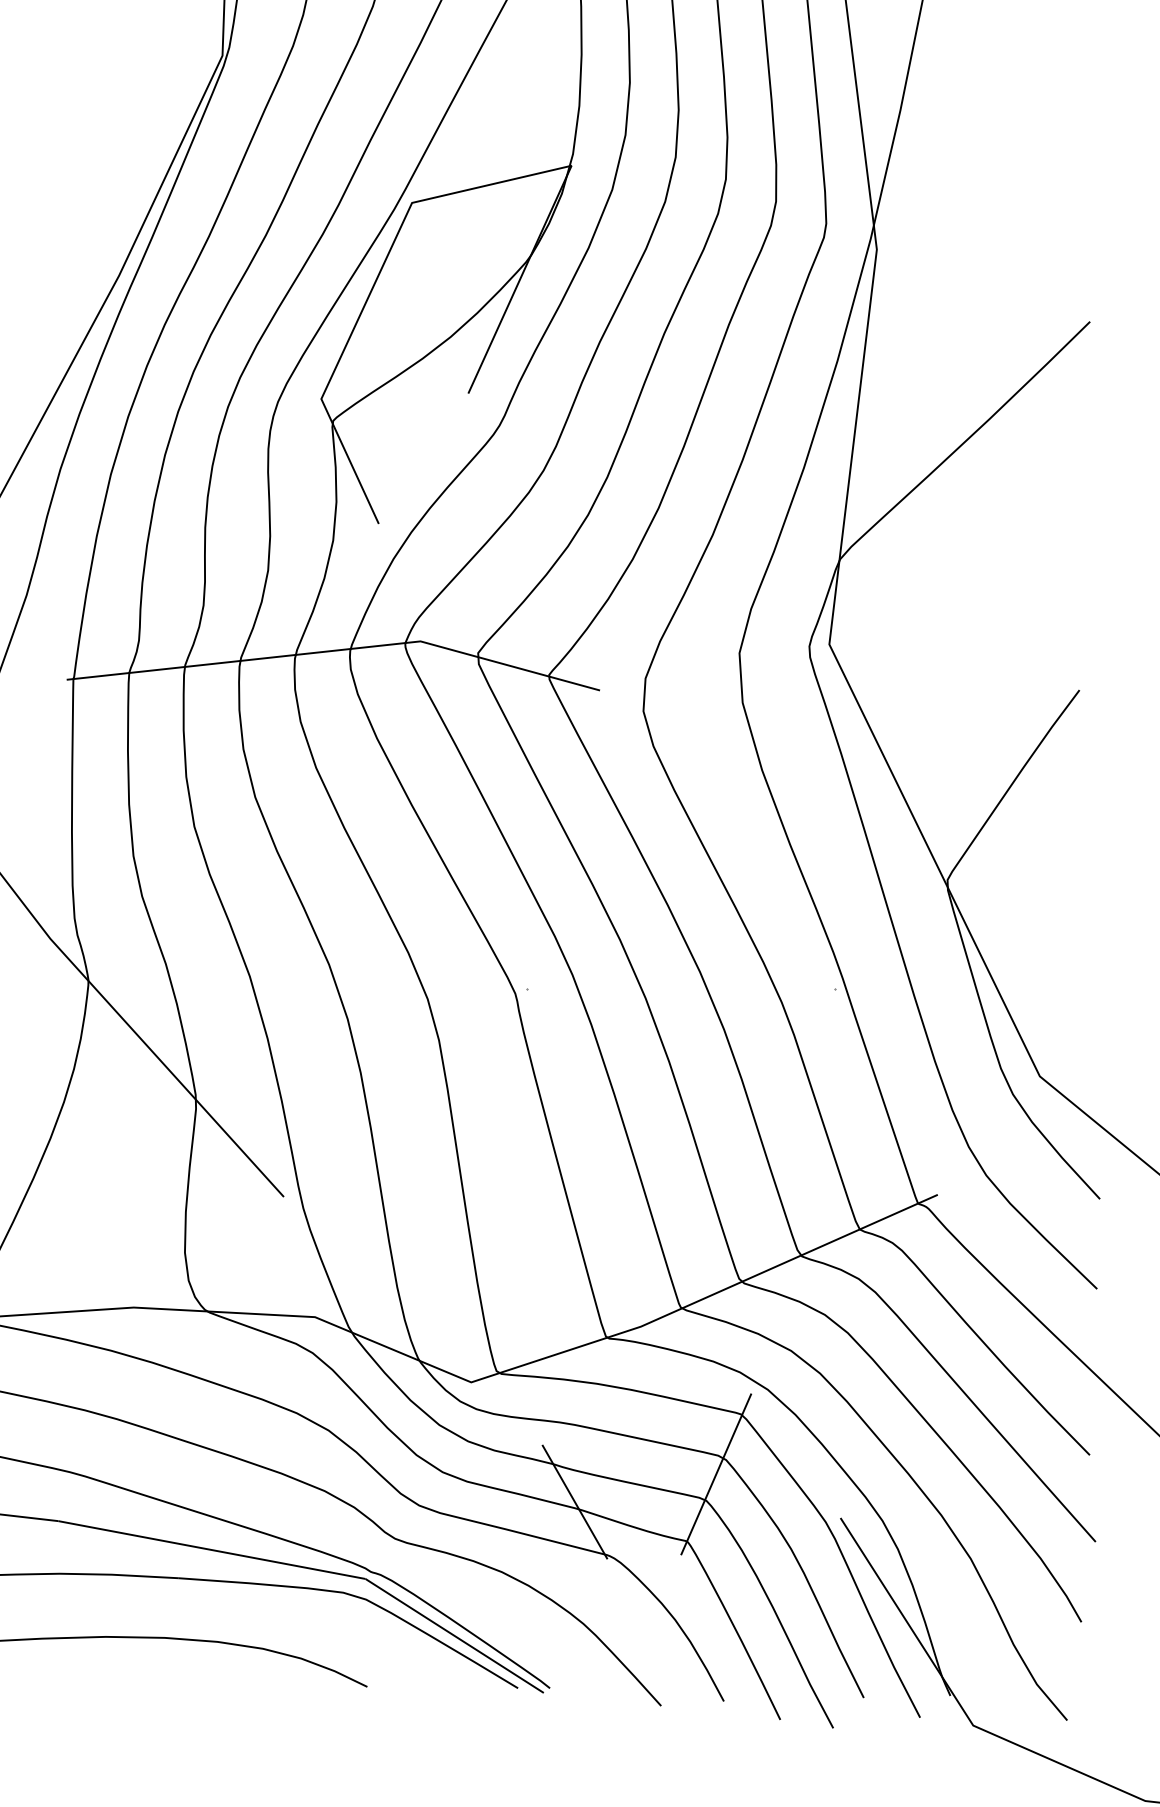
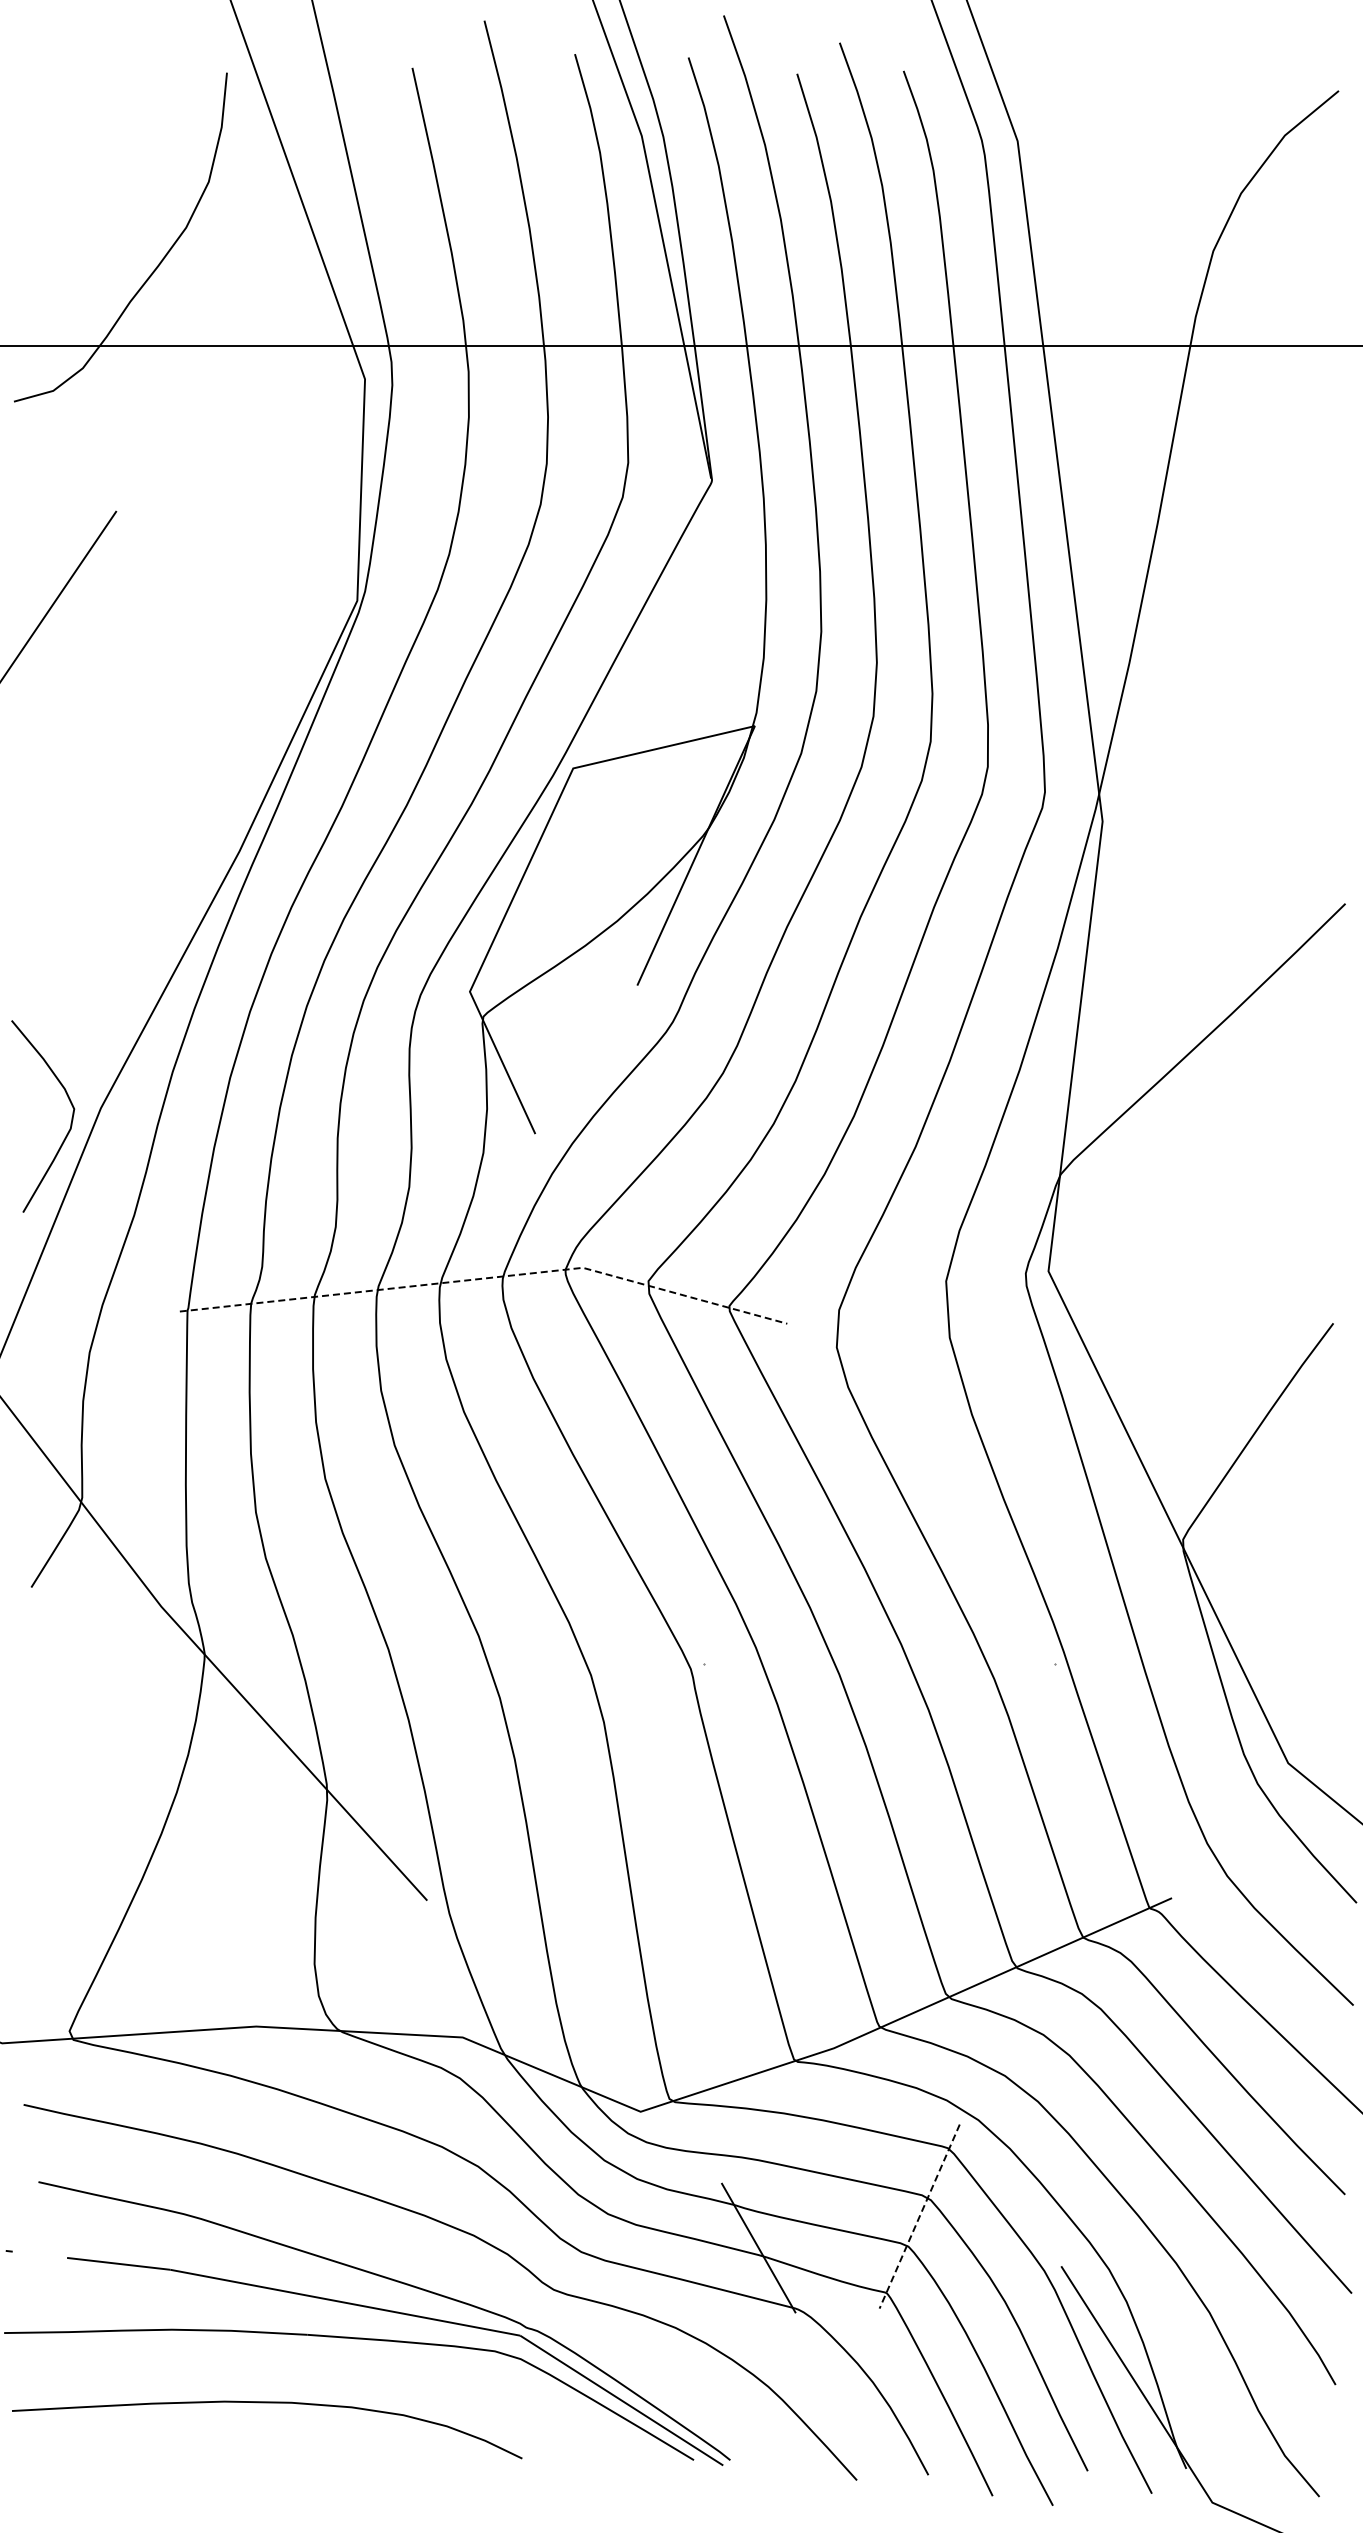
line: (336, 650) -> (487, 1278), solid -> dashed
line: (716, 1475) -> (919, 2217), solid -> dashed

